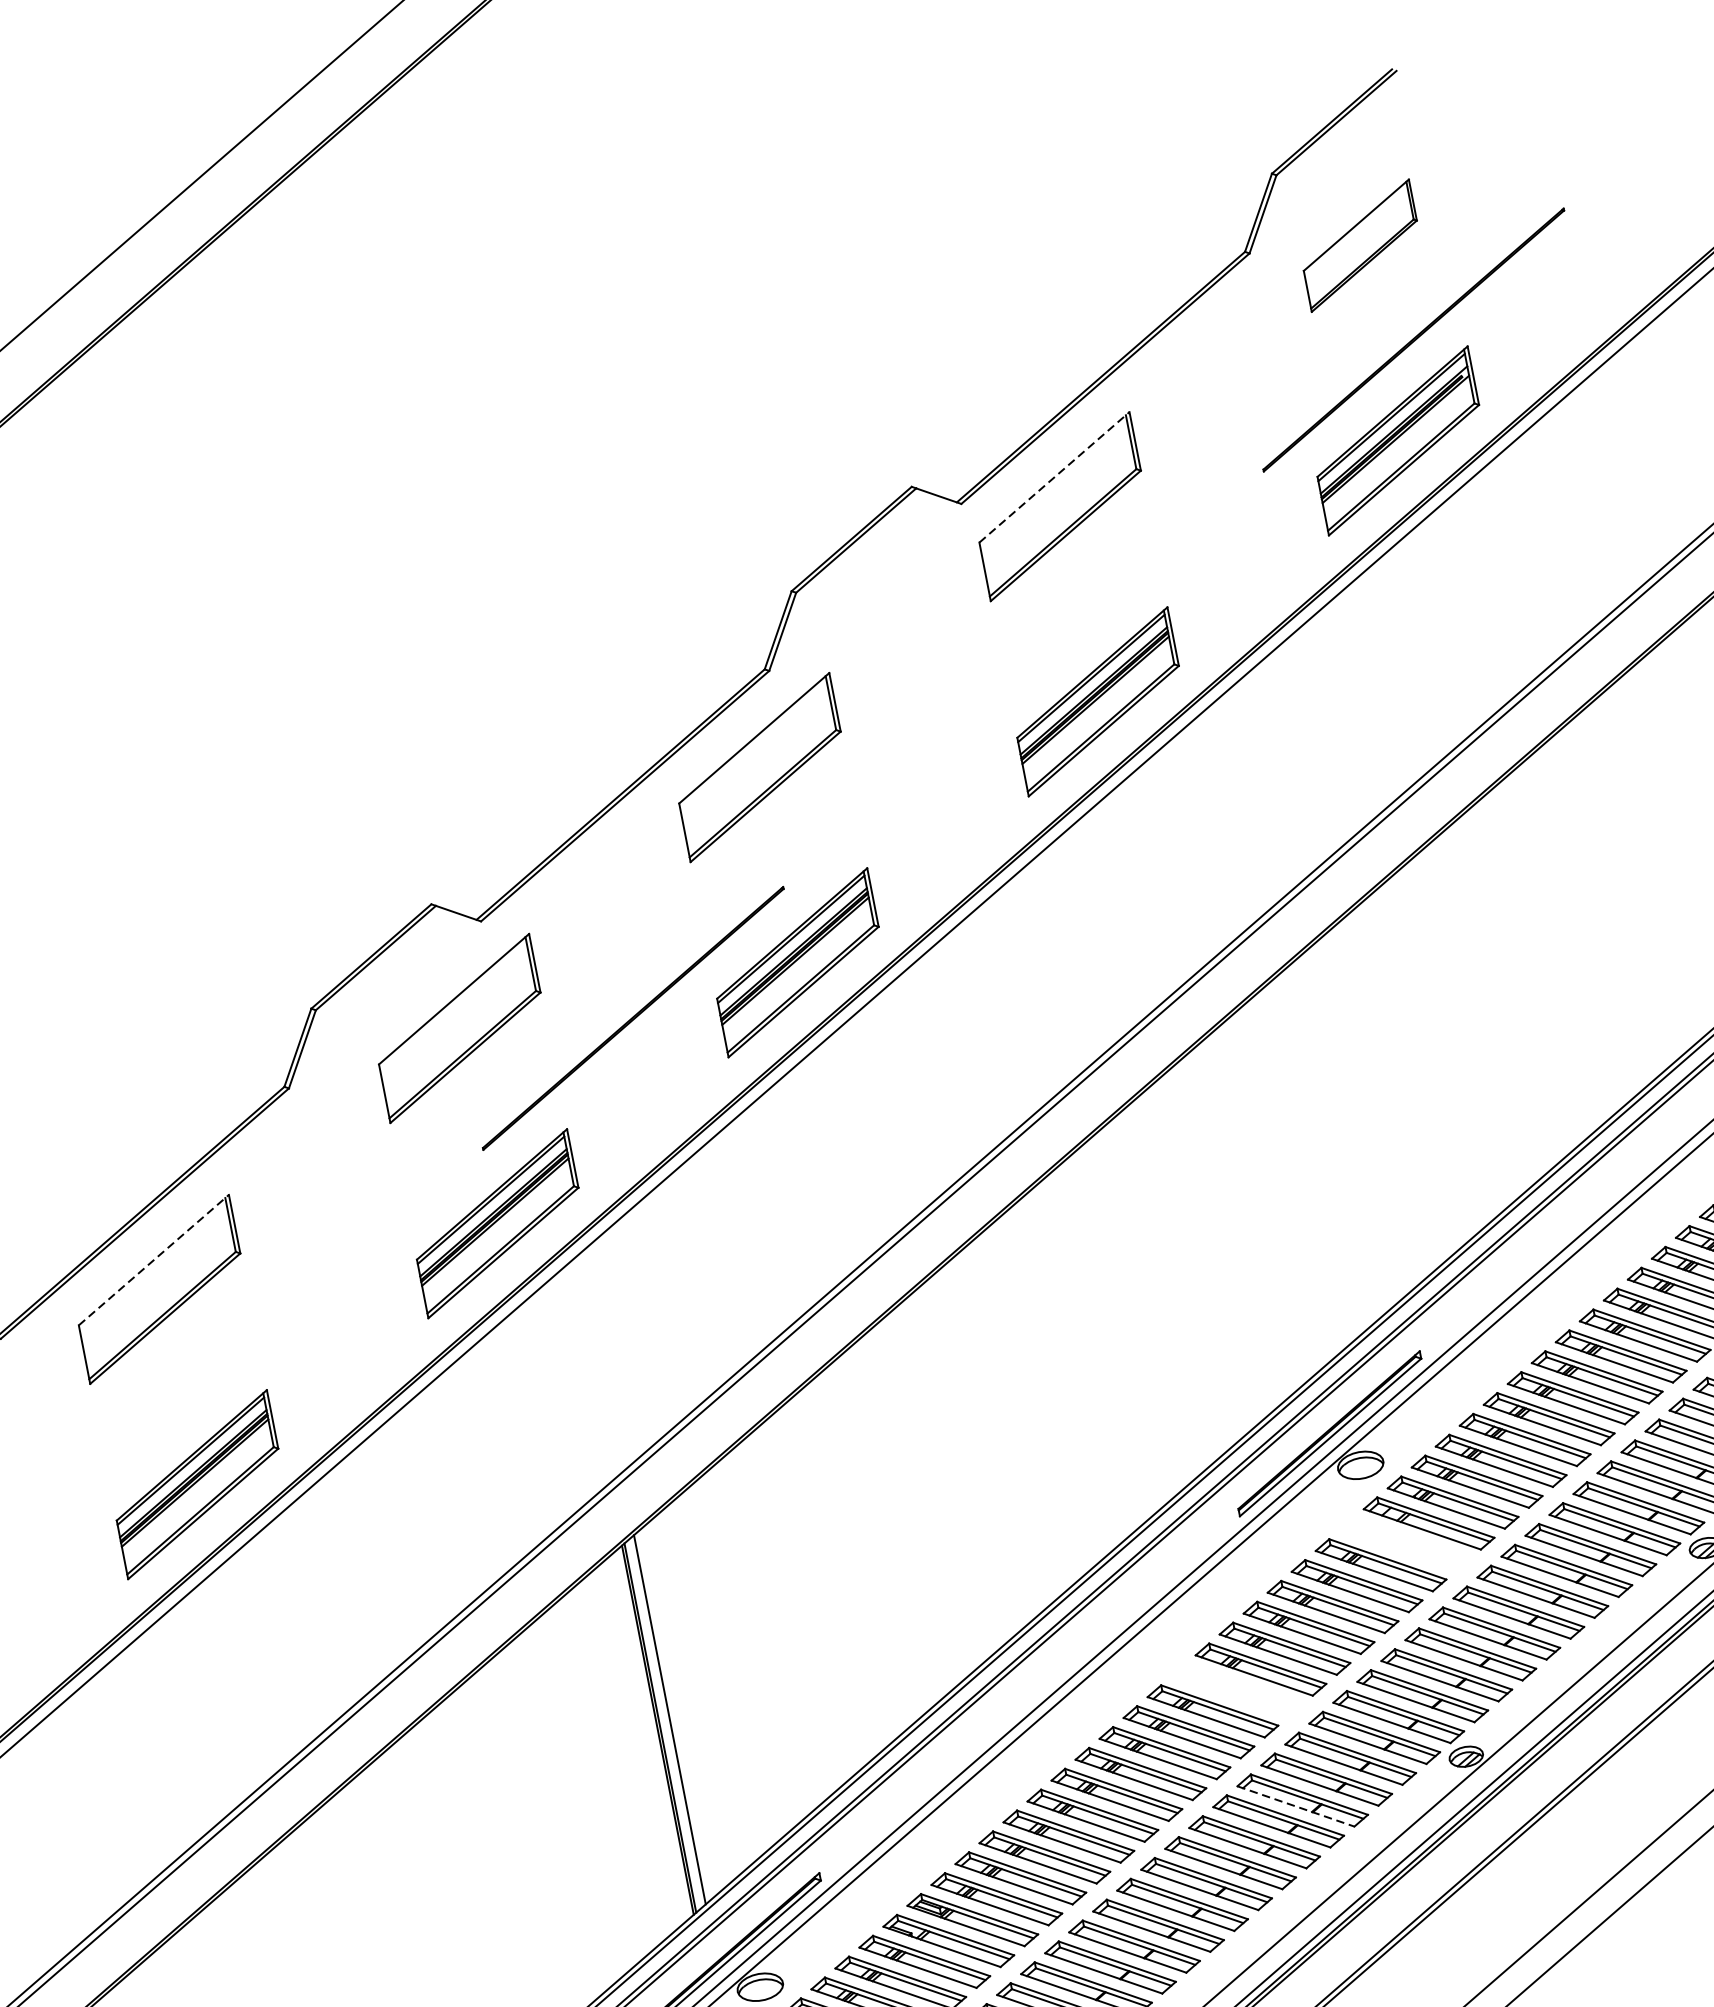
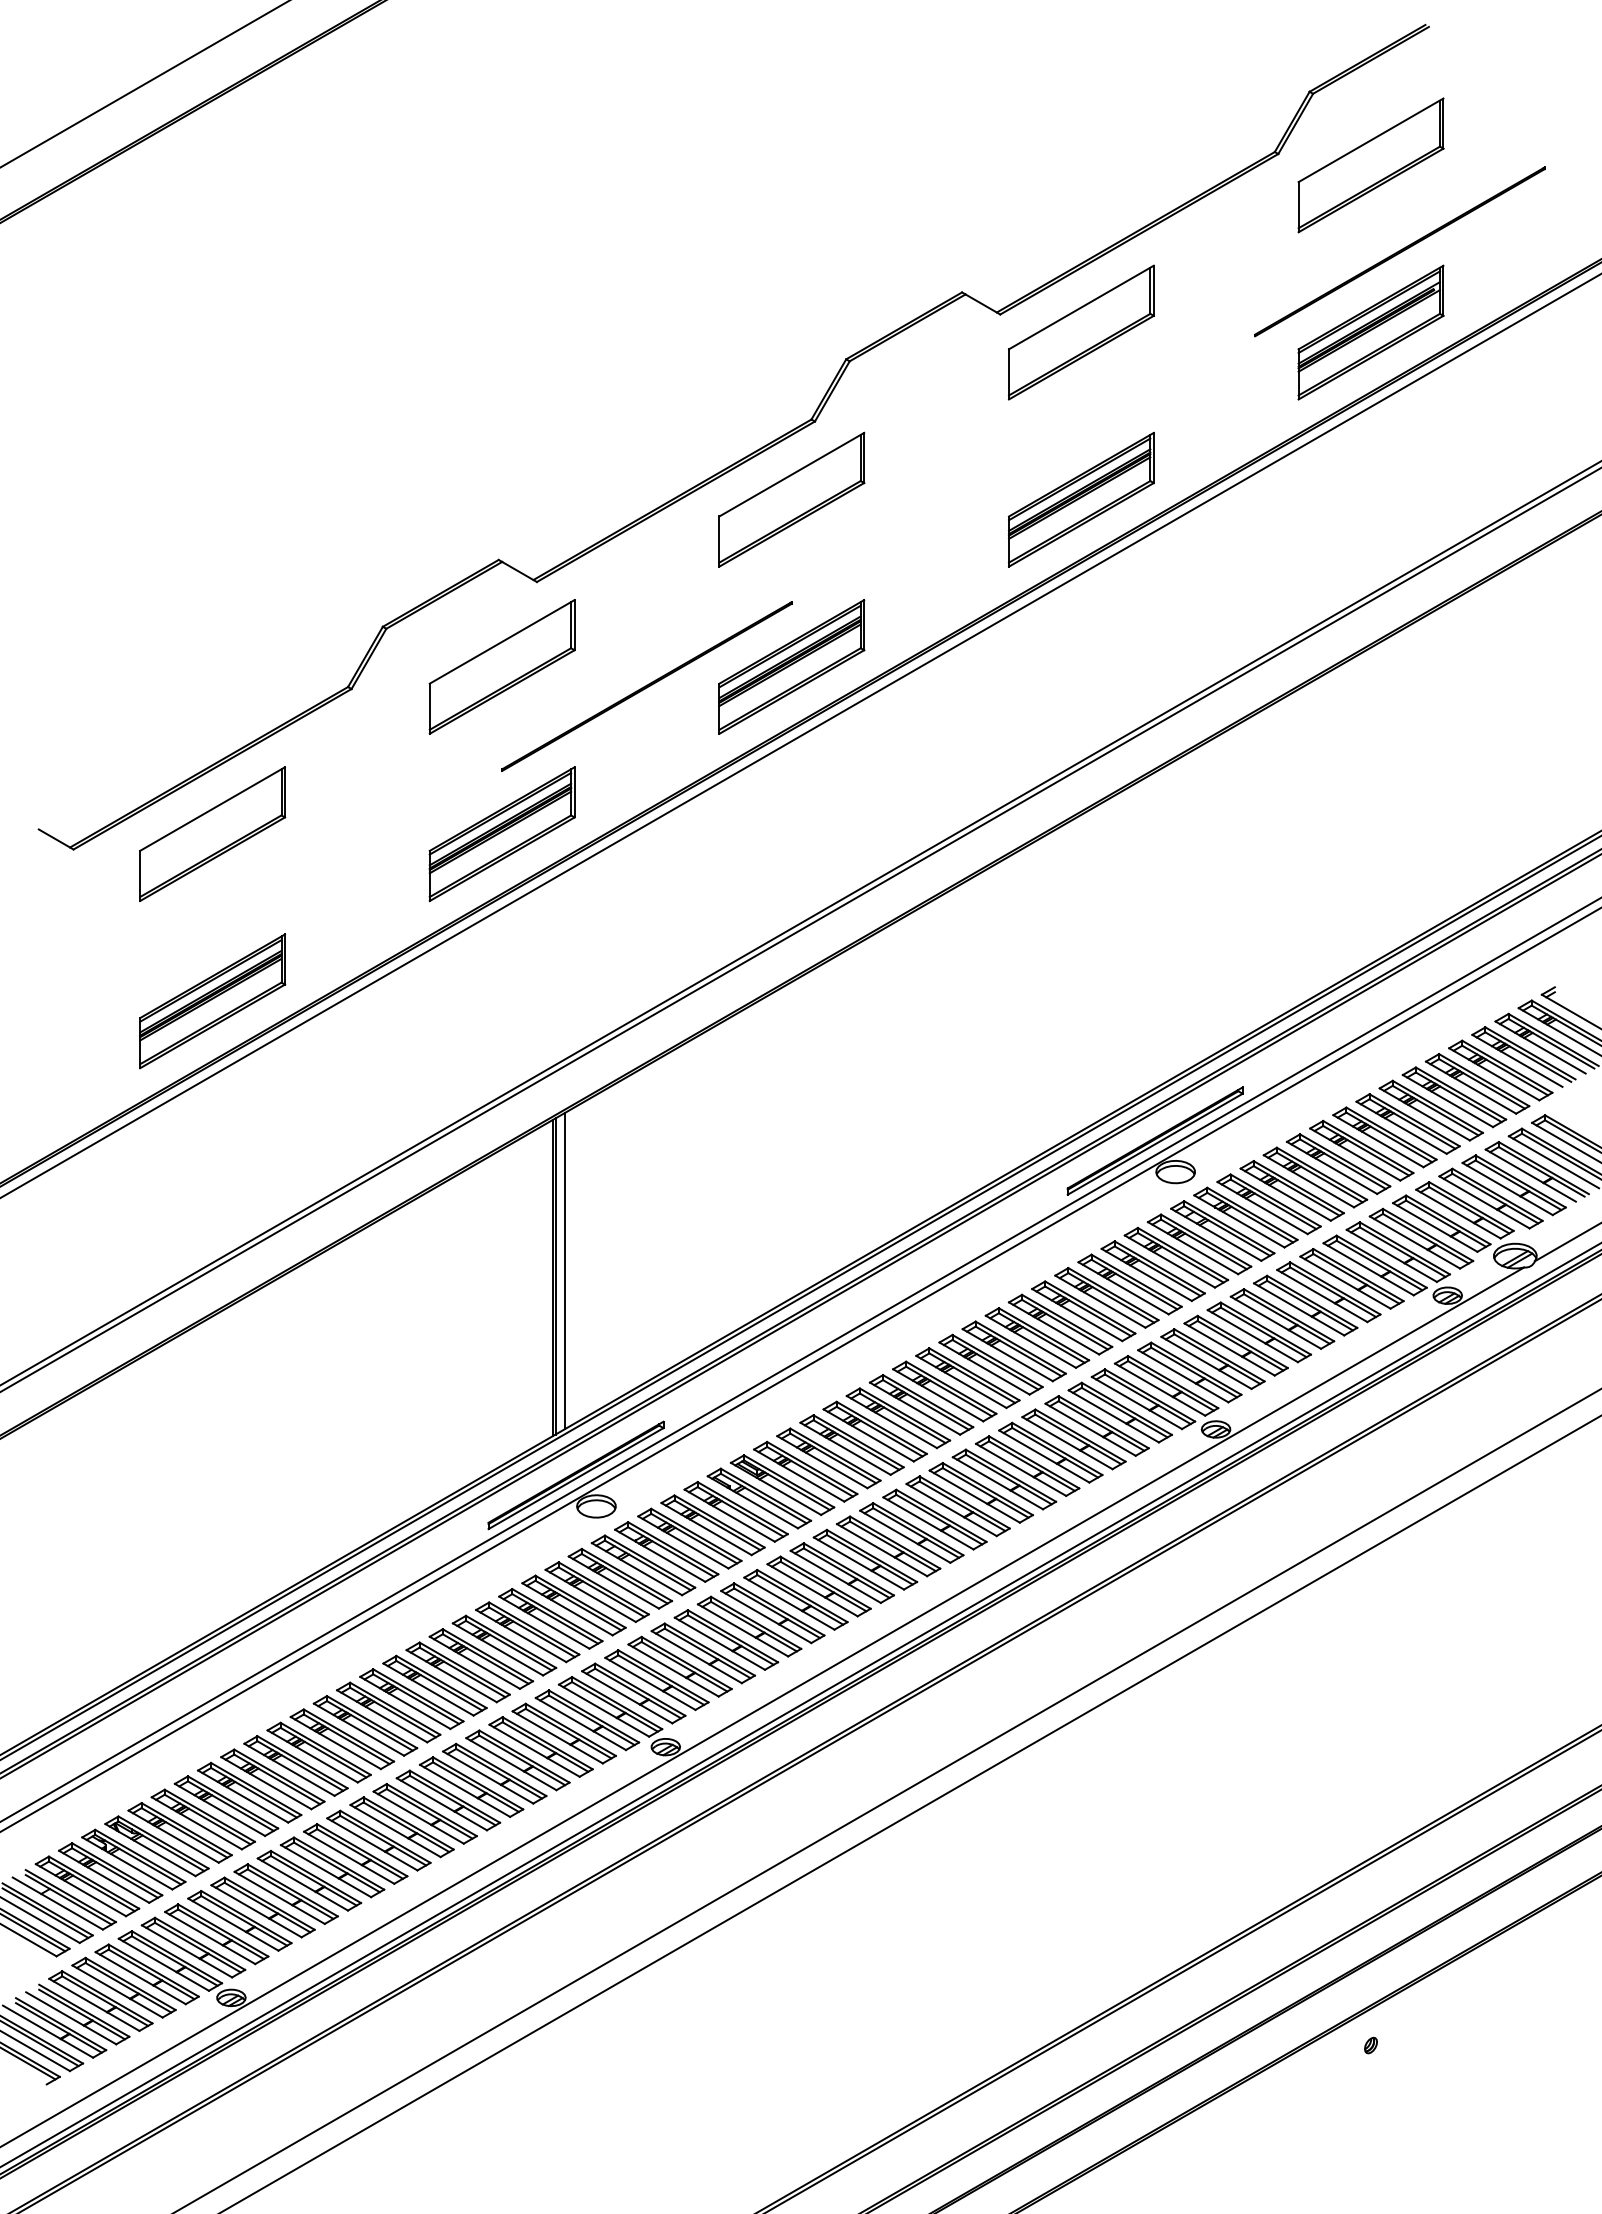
part: (1359, 245) -> (1370, 165), size x1.43
line: (1054, 477) -> (1081, 307), dashed -> solid
line: (153, 1260) -> (212, 809), dashed -> solid
part: (1404, 1544) -> (1199, 1244), added
part: (1236, 1689) -> (1037, 1337), added
line: (1296, 1806) -> (1067, 1443), dashed -> solid

